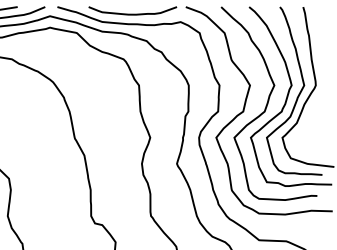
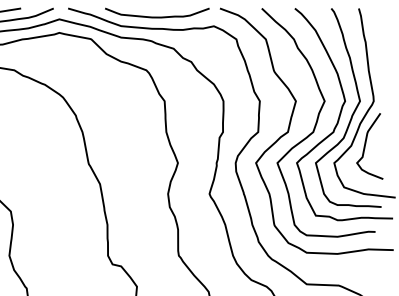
curve: (309, 122) -> (366, 144), added

